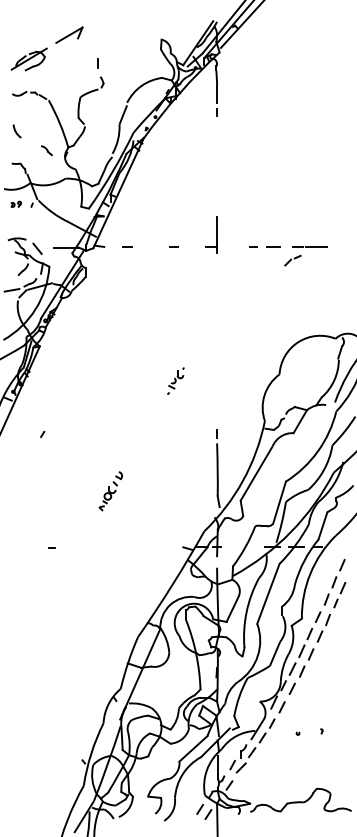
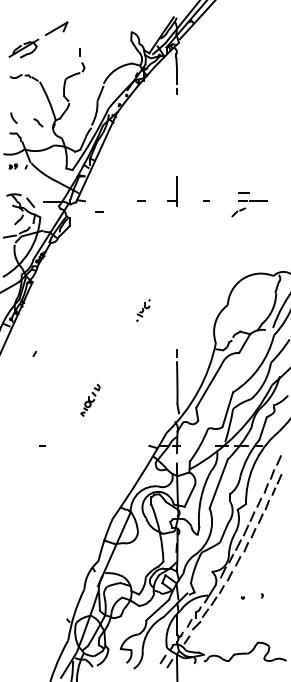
arc: (16, 130) -> (13, 117), moved
line: (128, 246) -> (99, 211), moved
line: (273, 246) -> (243, 192), moved

